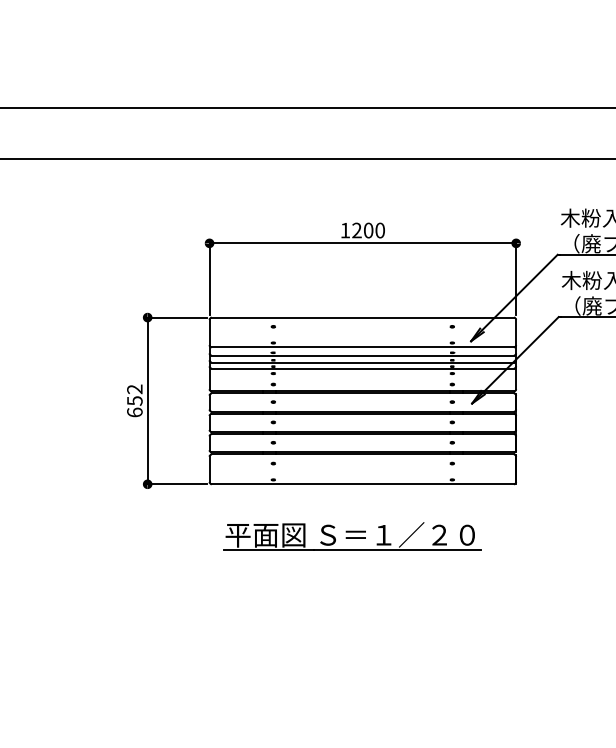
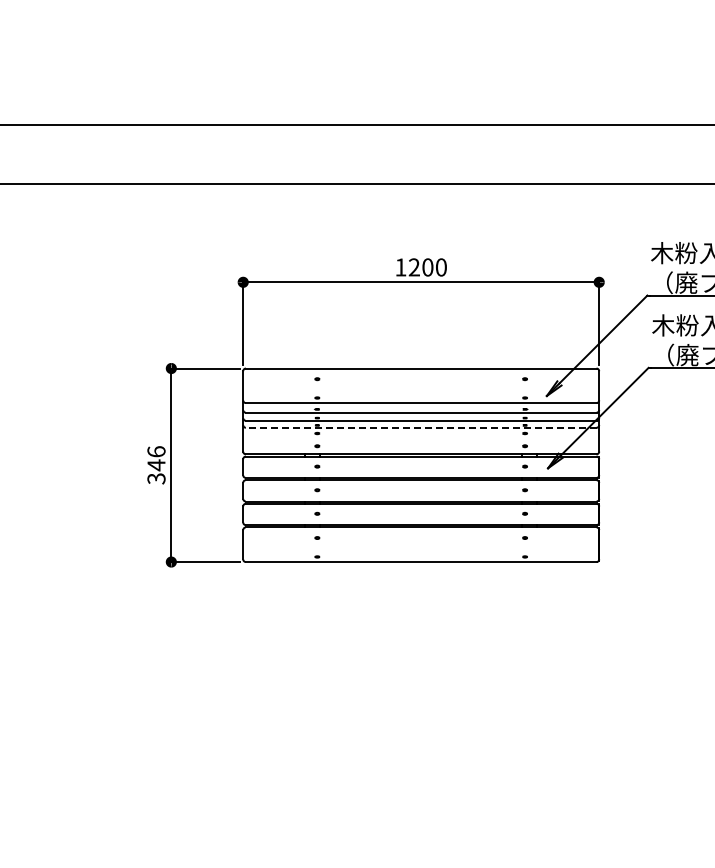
line: (362, 368) -> (420, 427), solid -> dashed
text: (134, 401) -> (156, 465), 652 -> 346
part: (352, 536) -> (409, 622), removed

